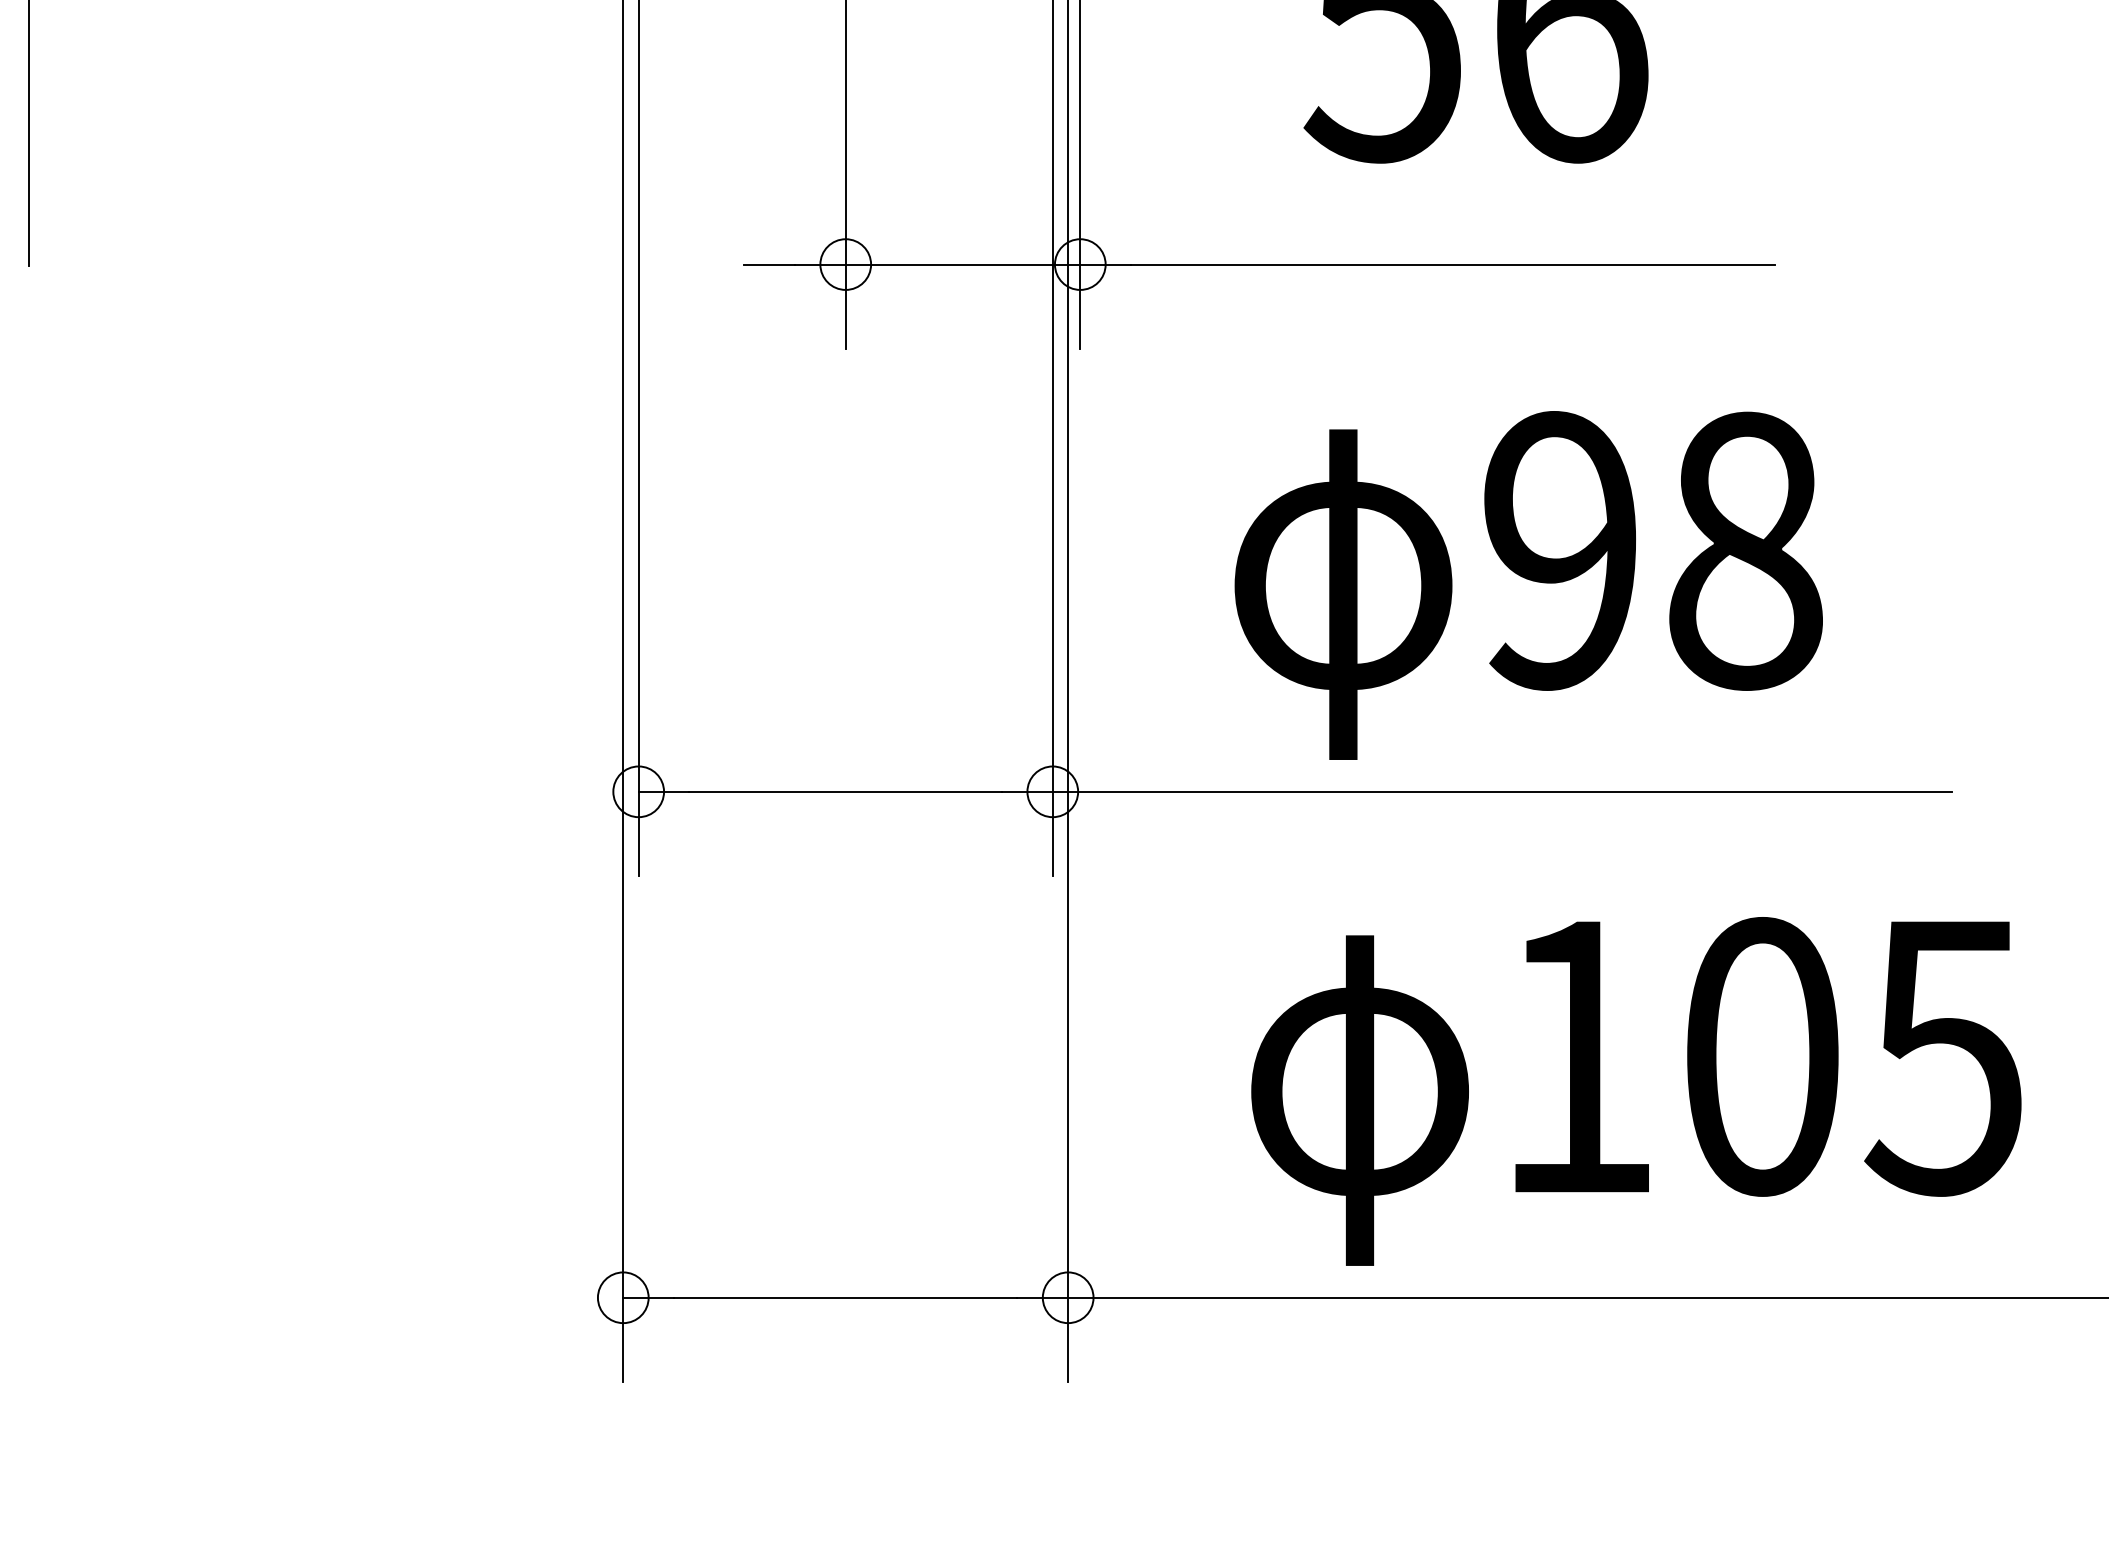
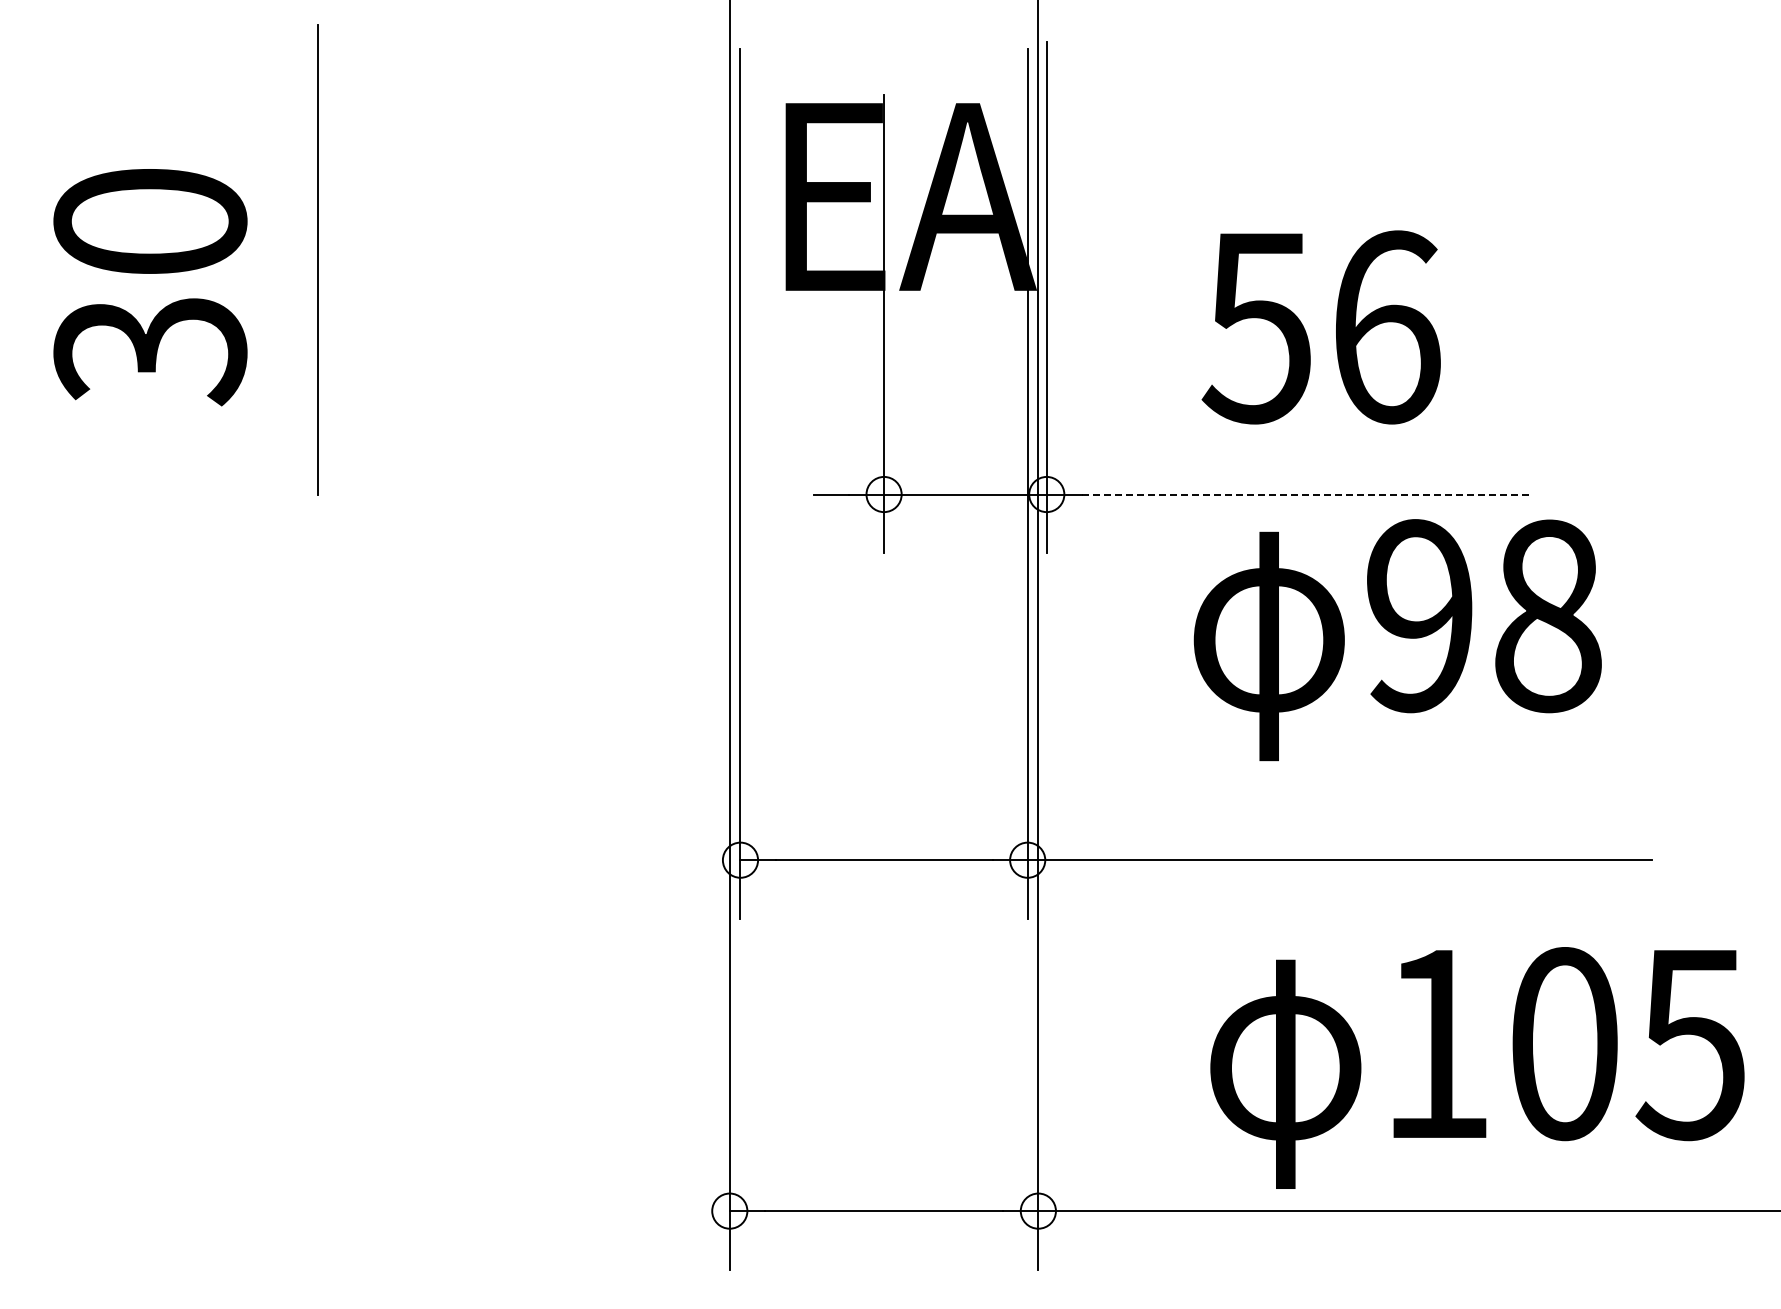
line: (1453, 264) -> (1305, 494), solid -> dashed
text: (1528, 586) -> (1397, 640), moved
text: (1636, 1090) -> (1477, 1067), moved

